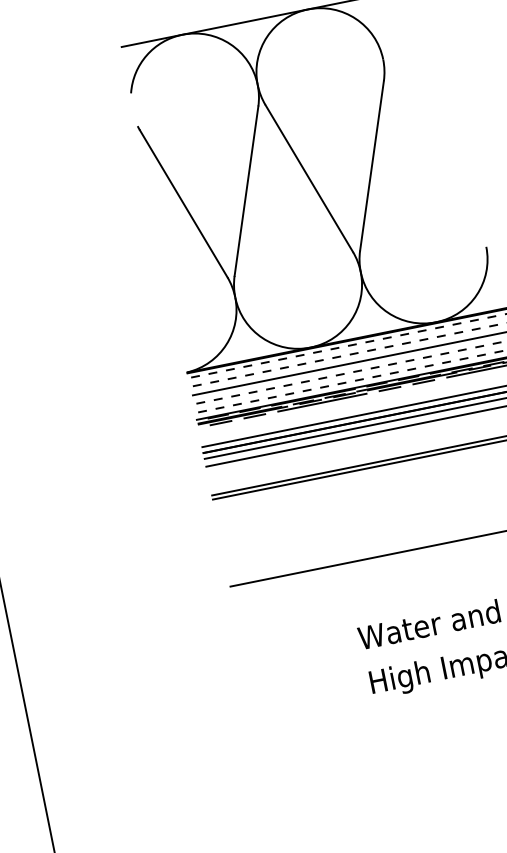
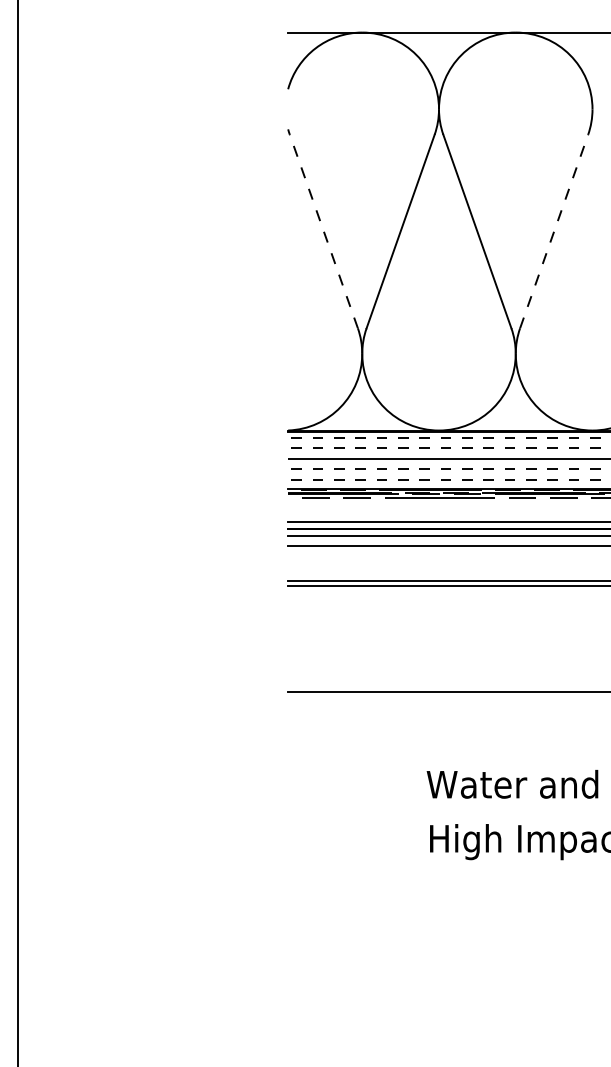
line: (372, 165) -> (554, 231), solid -> dashed
line: (183, 203) -> (323, 231), solid -> dashed

